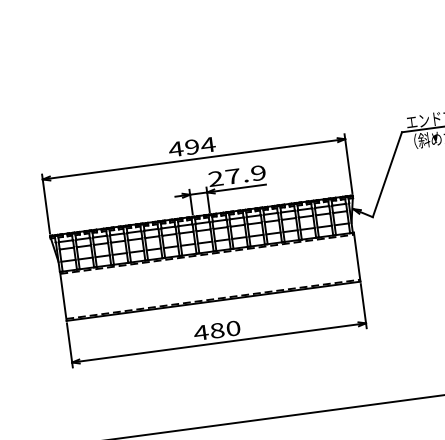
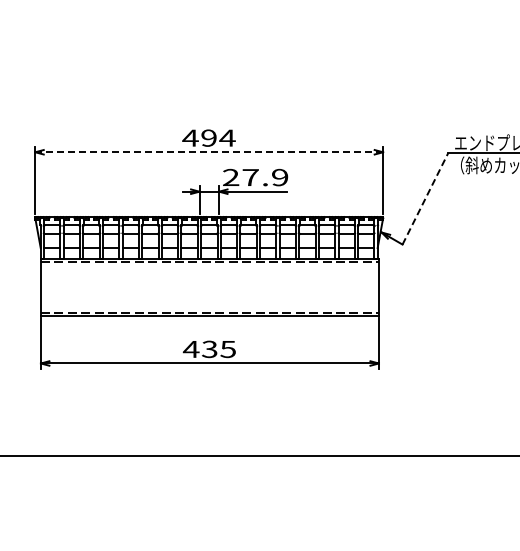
line: (194, 159) -> (209, 152), solid -> dashed
line: (387, 174) -> (425, 198), solid -> dashed
text: (224, 328) -> (218, 348), 480 -> 435

